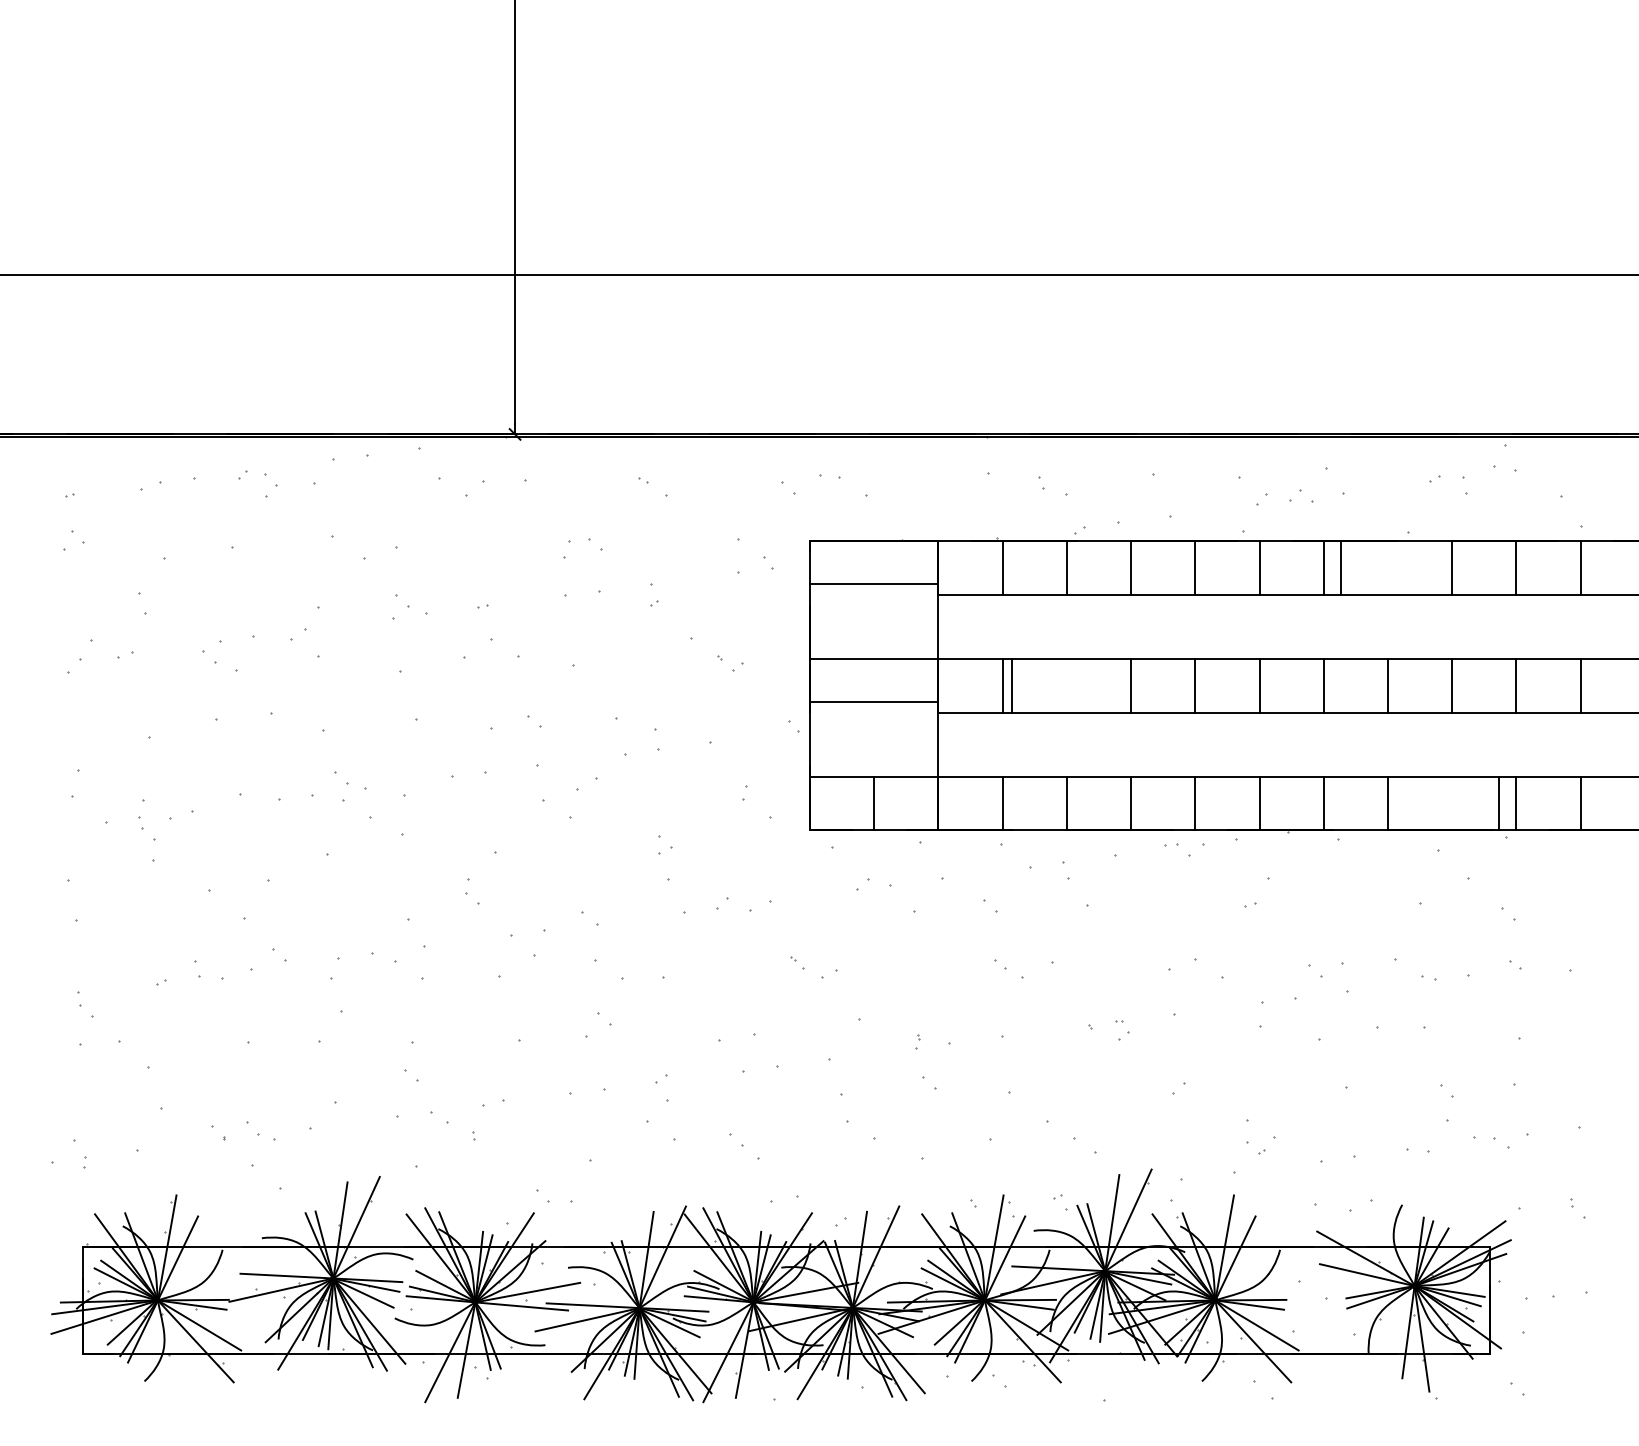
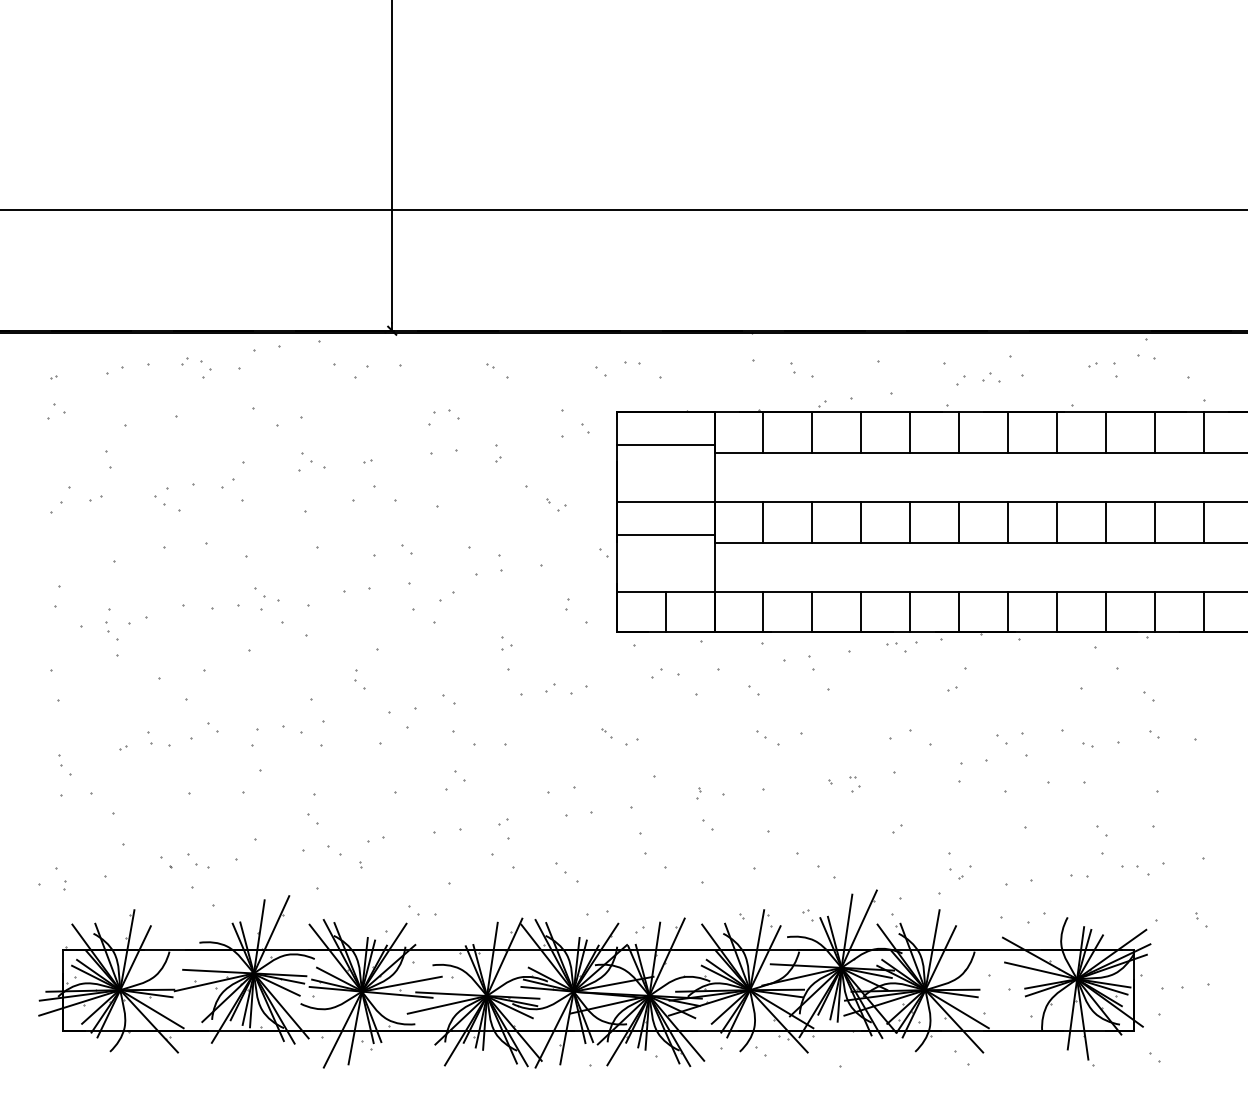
line: (1340, 567) -> (1056, 432), moved
line: (1011, 685) -> (812, 521), moved
line: (1499, 803) -> (1105, 611), moved

